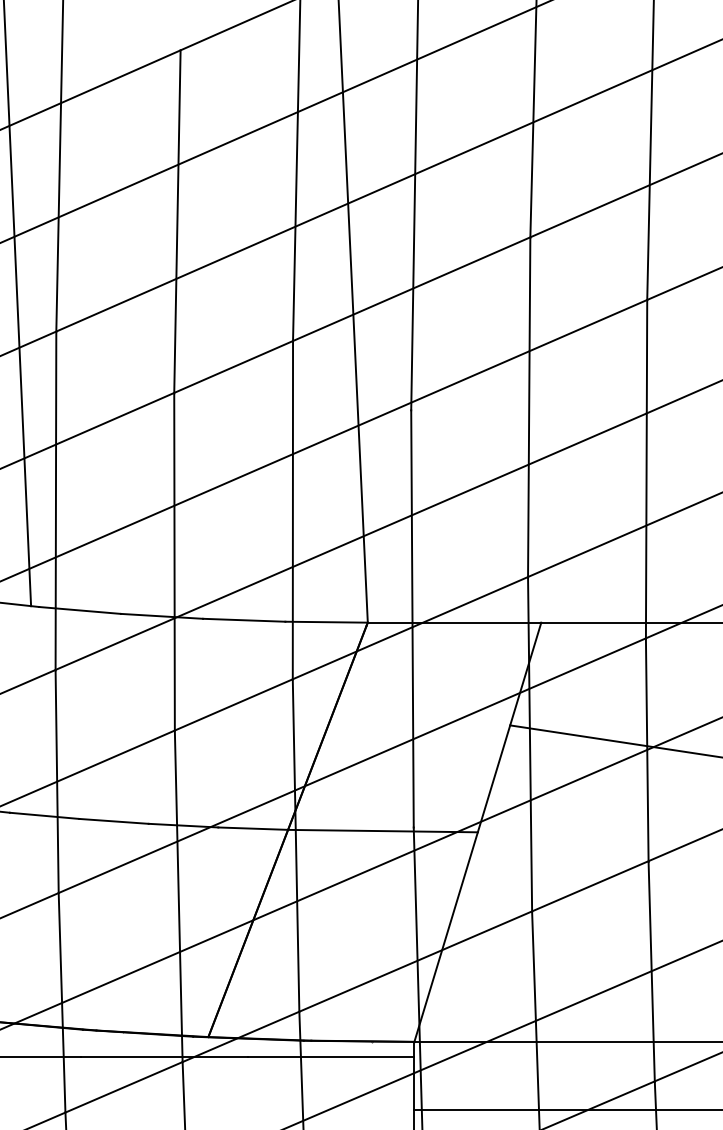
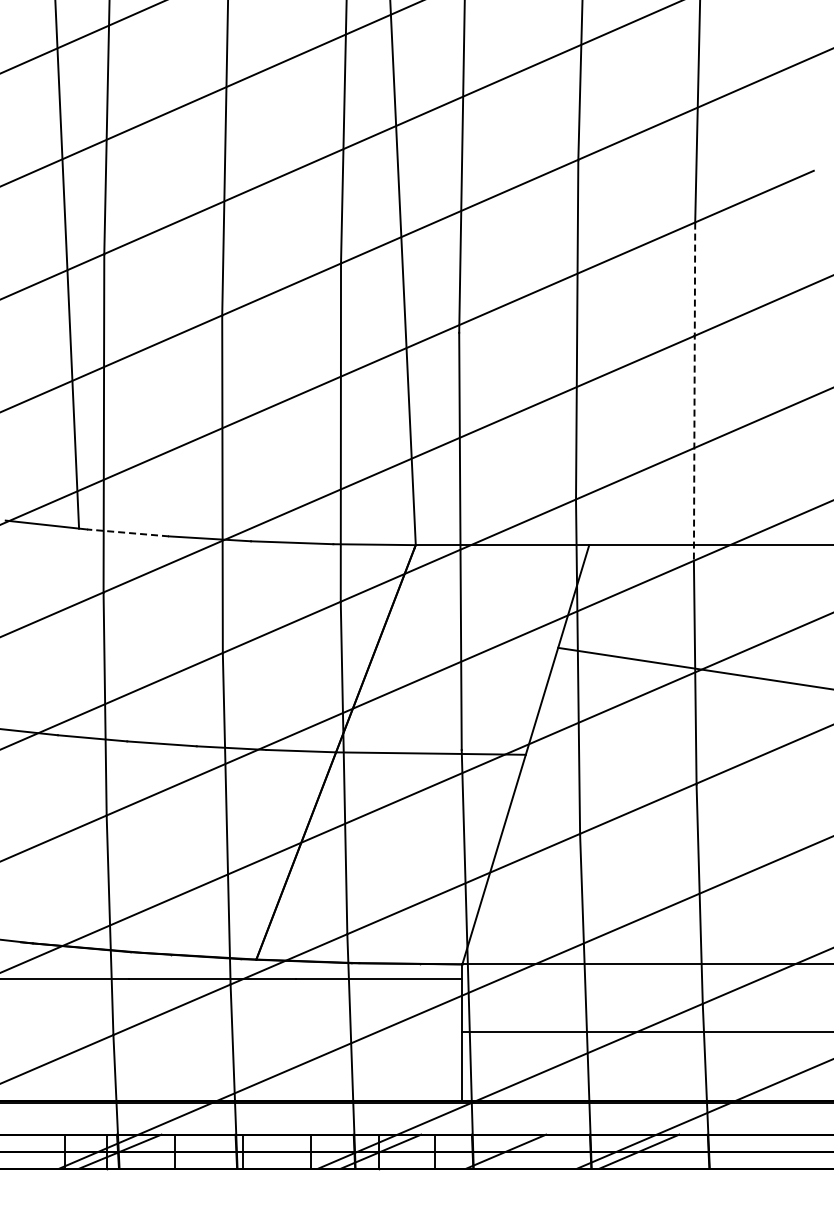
line: (646, 470) -> (694, 392), solid -> dashed
line: (79, 610) -> (127, 532), solid -> dashed

